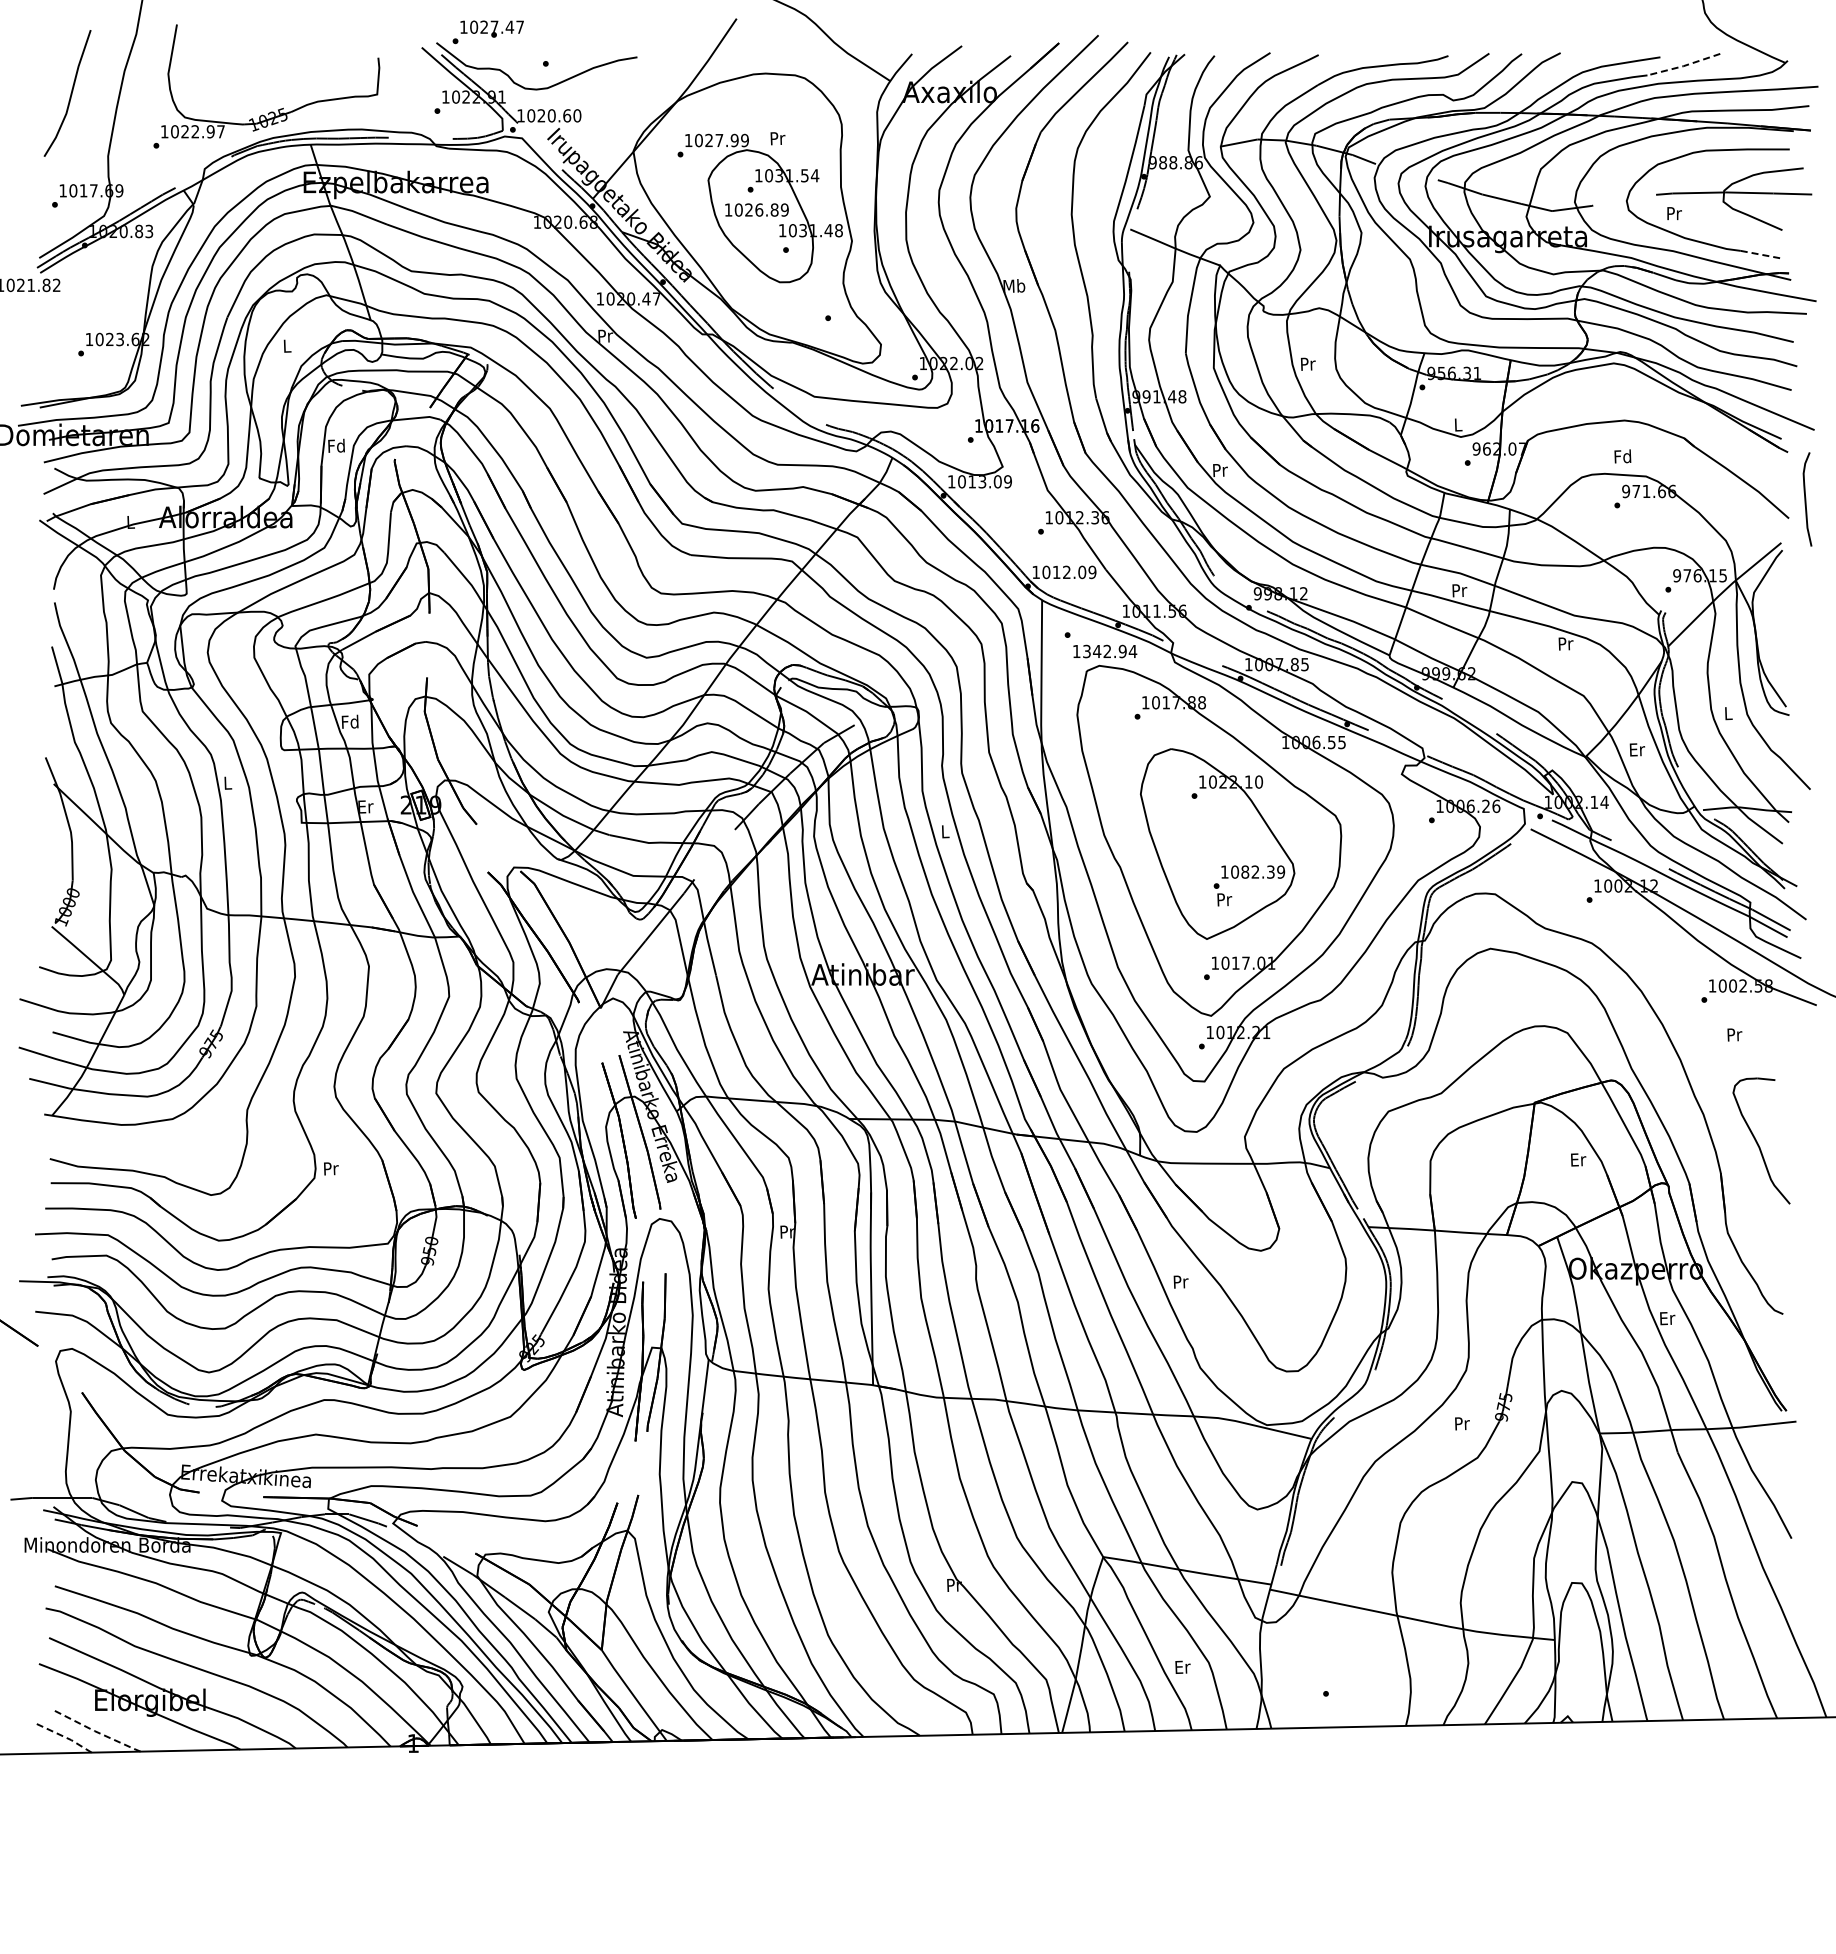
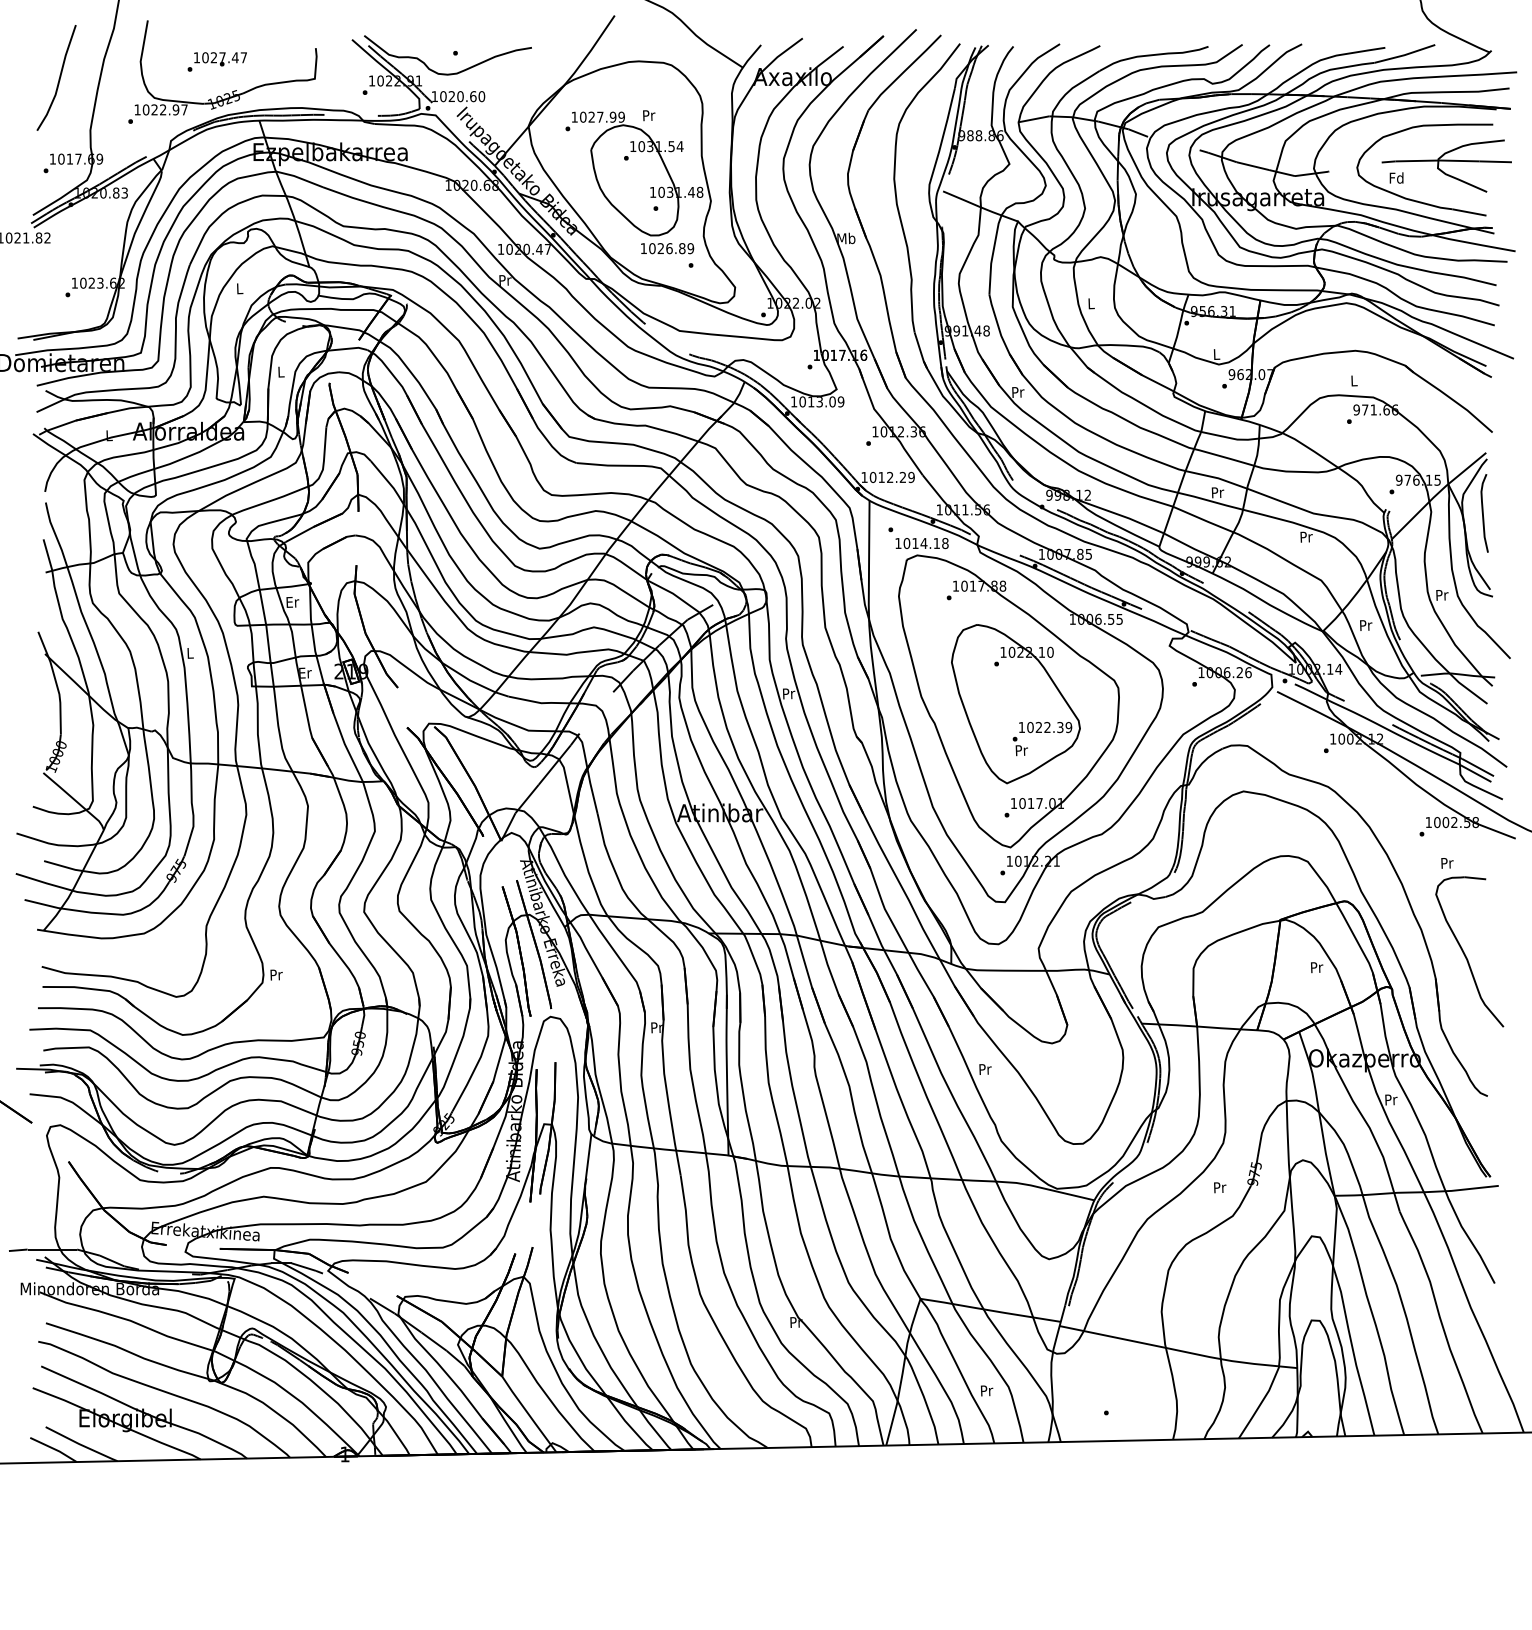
text: (487, 32) -> (216, 62), moved
line: (1683, 66) -> (1404, 55), dashed -> solid
text: (756, 209) -> (667, 248), moved
text: (1673, 213) -> (1396, 178), Pr -> Fd
line: (1761, 254) -> (1469, 212), dashed -> solid
text: (1307, 363) -> (1090, 303), Pr -> L
text: (336, 445) -> (280, 371), Fd -> L
text: (1622, 456) -> (1353, 380), Fd -> L
curve: (1806, 499) -> (1483, 513), moved
text: (1082, 572) -> (903, 477), 1012.09 -> 1012.29
text: (1110, 651) -> (926, 543), 1342.94 -> 1014.18
text: (1728, 713) -> (1442, 595), L -> Pr
text: (349, 721) -> (291, 601), Fd -> Er
text: (1637, 749) -> (1366, 625), Er -> Pr
text: (945, 831) -> (788, 693), L -> Pr
text: (1245, 871) -> (1039, 726), 1082.39 -> 1022.39
part: (1761, 1140) -> (1469, 951), size x1.43
text: (1578, 1159) -> (1316, 967), Er -> Pr
text: (1667, 1318) -> (1391, 1099), Er -> Pr
text: (1182, 1666) -> (986, 1390), Er -> Pr
line: (97, 1732) -> (81, 1445), dashed -> solid
line: (64, 1737) -> (54, 1449), dashed -> solid

